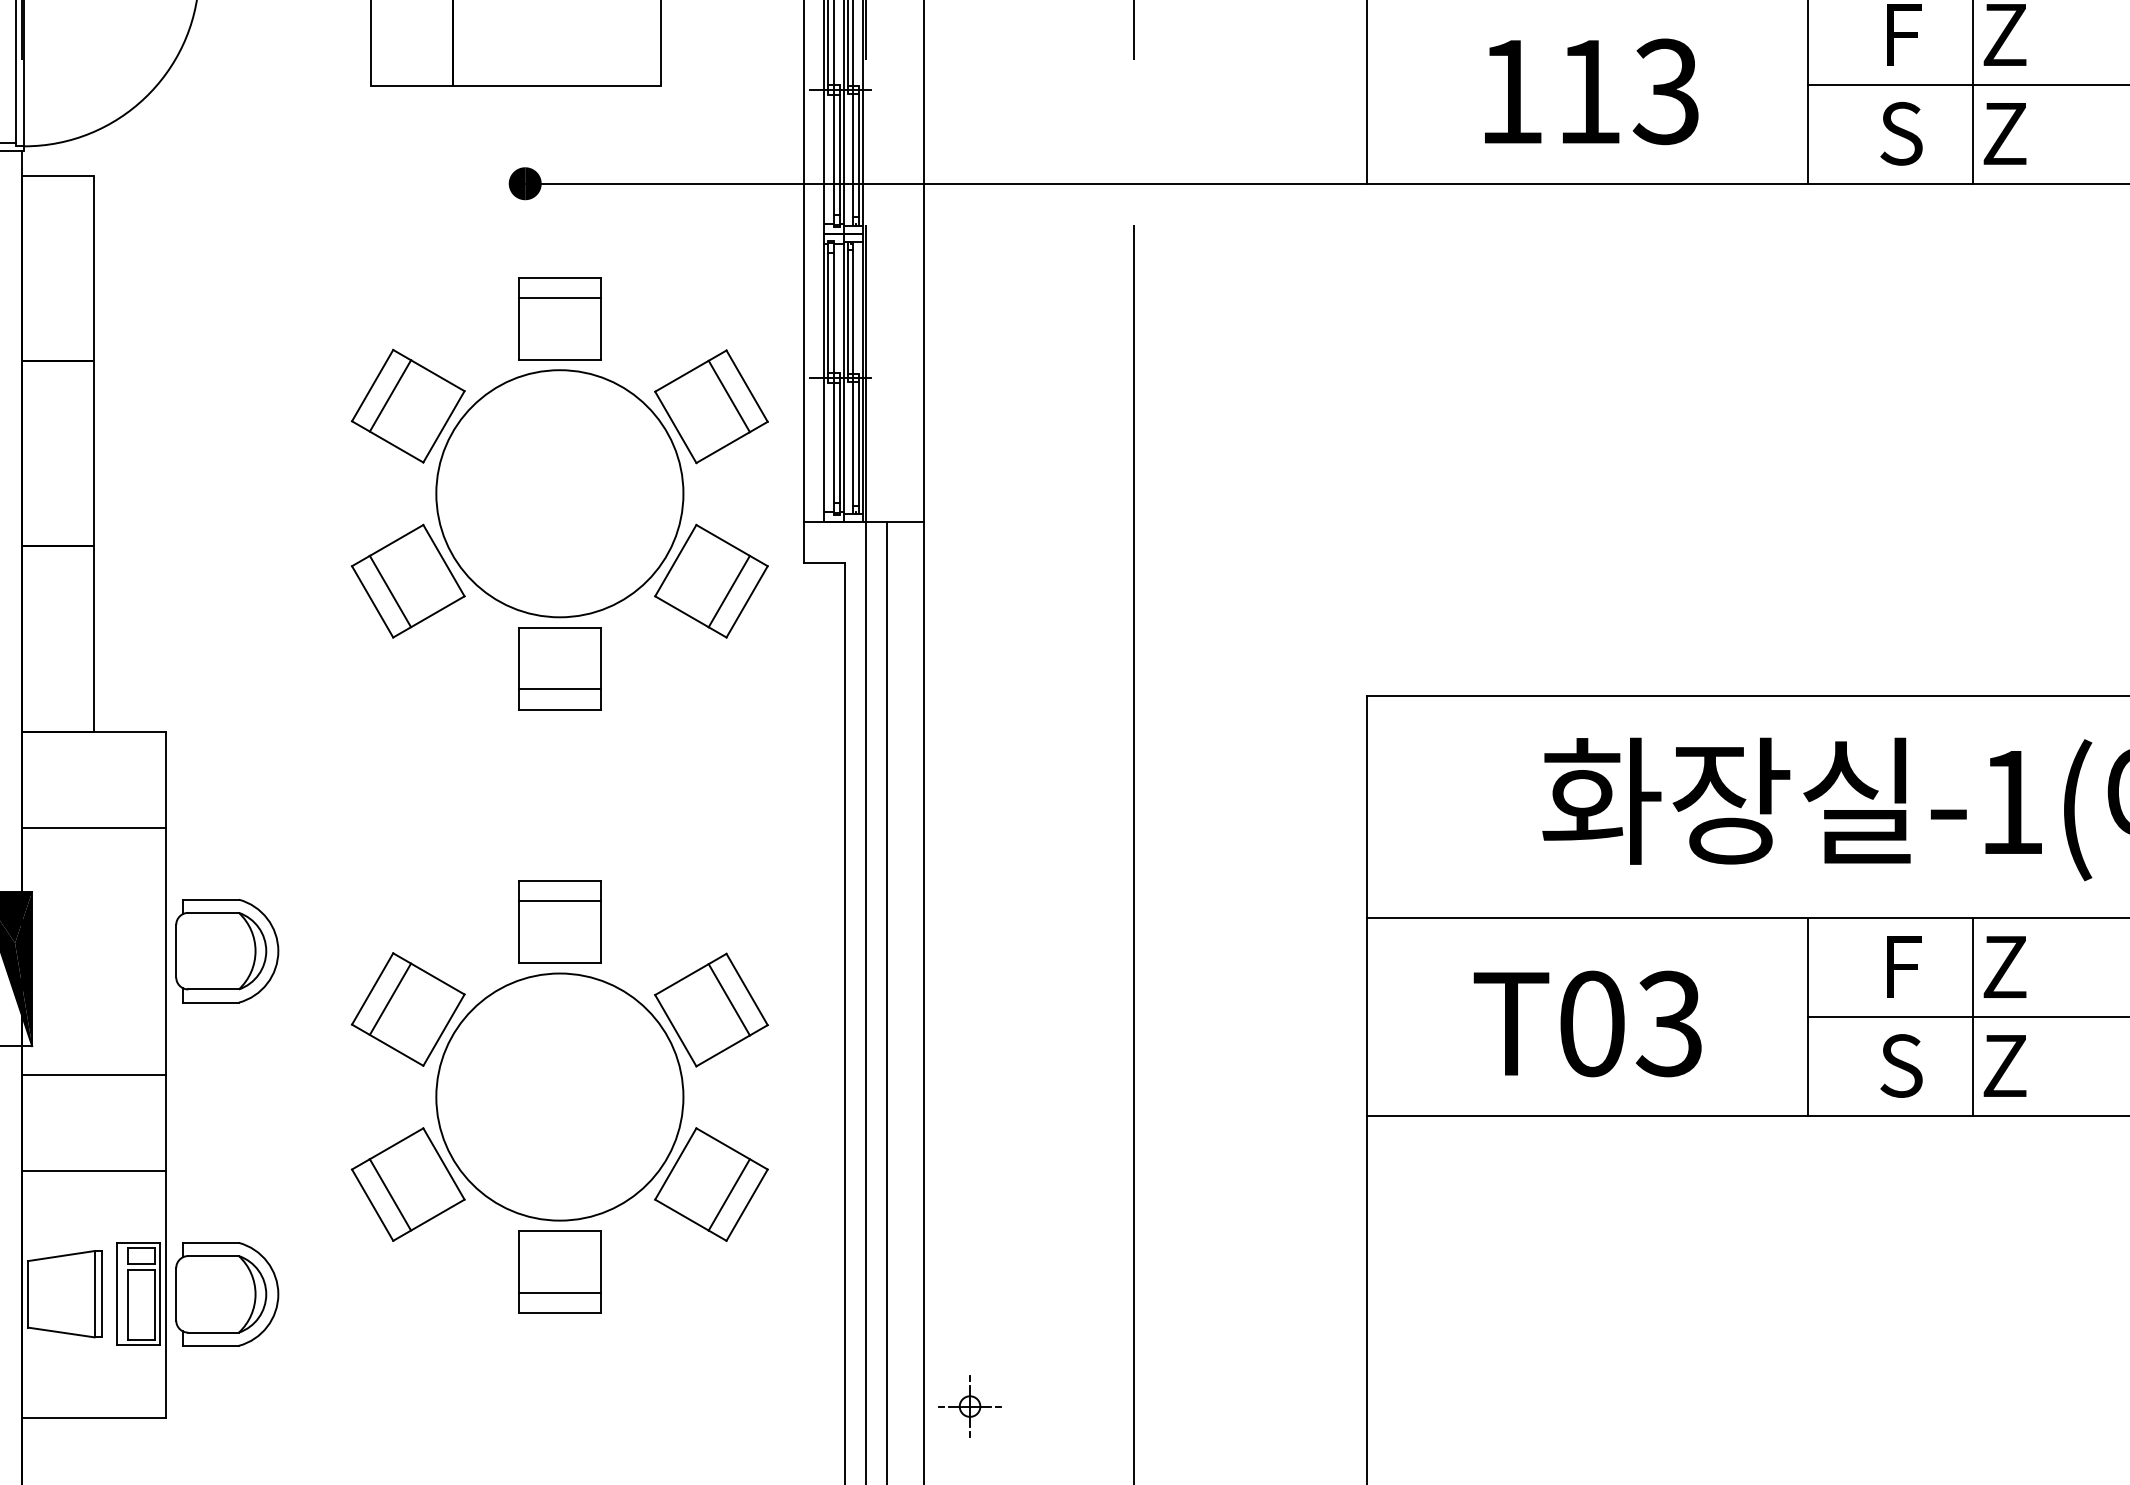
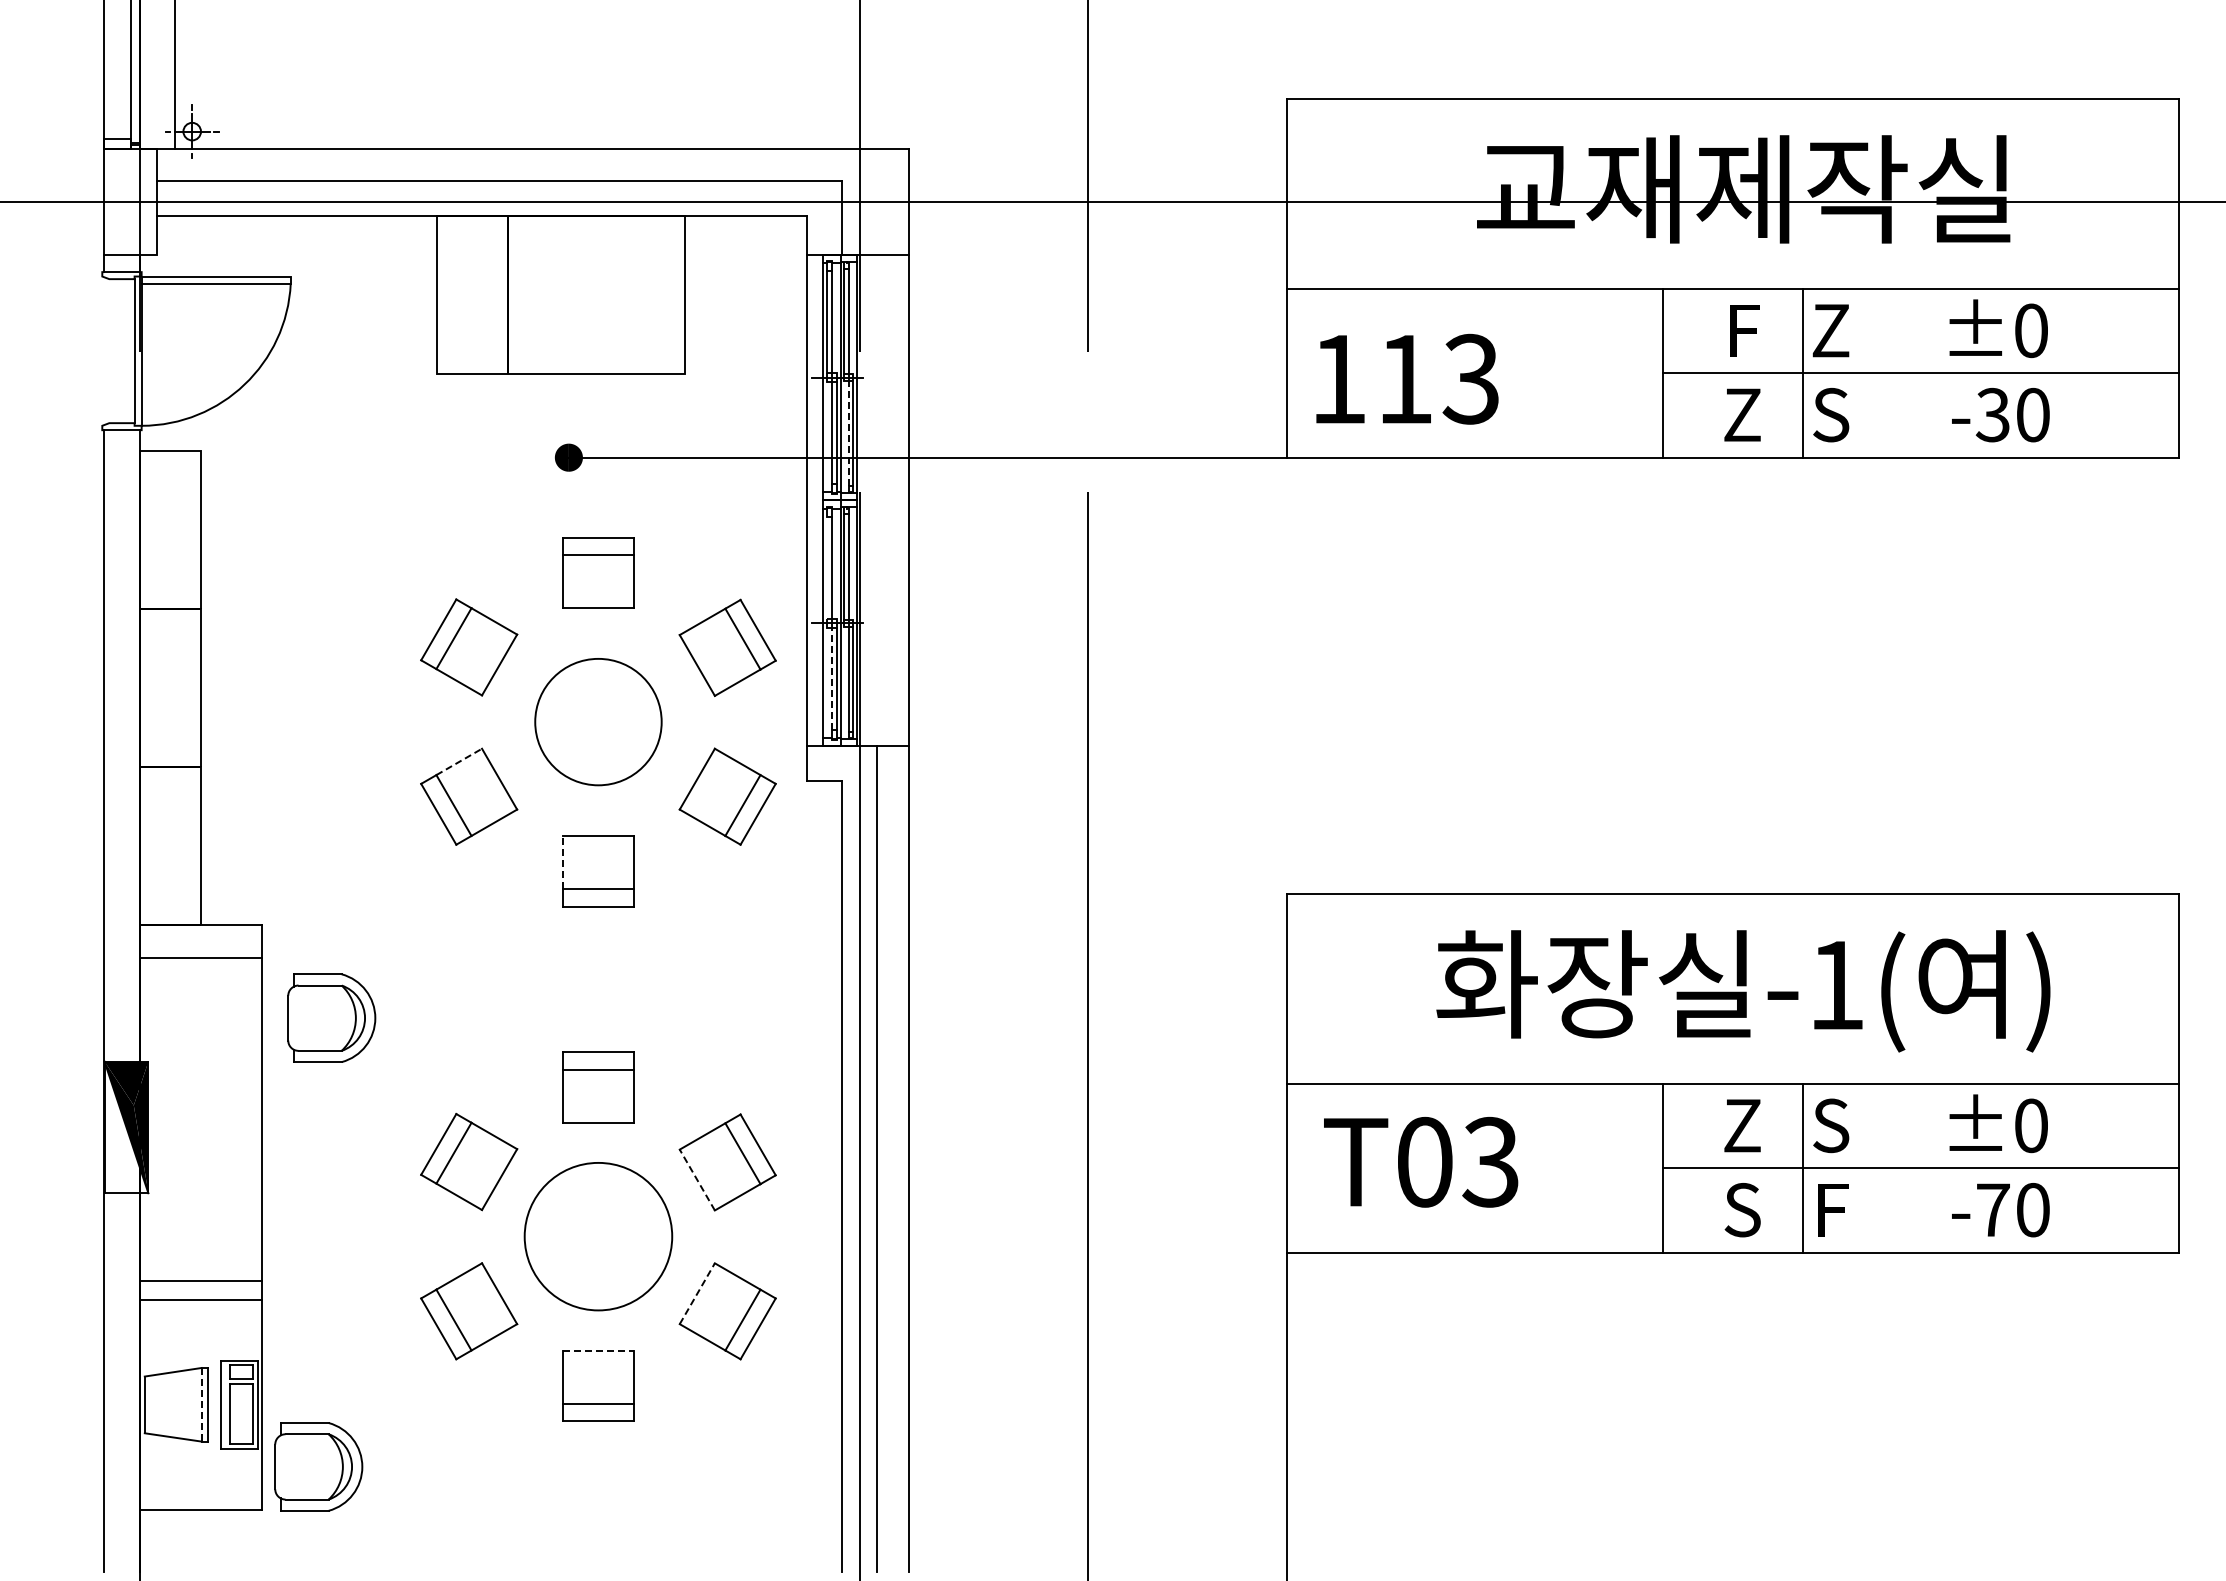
text: (1591, 90) -> (1407, 378), moved
text: (1901, 133) -> (1742, 414), S -> Z
text: (2004, 133) -> (1830, 414), Z -> S
line: (853, 155) -> (848, 433), solid -> dashed
line: (827, 312) -> (826, 567), removed
line: (834, 442) -> (832, 678), solid -> dashed
circle: (559, 493) -> (598, 721), size x0.6
line: (396, 539) -> (459, 761), solid -> dashed
line: (518, 658) -> (563, 862), solid -> dashed
line: (93, 827) -> (200, 957), moved
part: (226, 950) -> (331, 1017), moved
text: (1901, 966) -> (1742, 1125), F -> Z
text: (2004, 966) -> (1830, 1125), Z -> S
text: (1588, 1024) -> (1421, 1162), moved
line: (676, 1030) -> (697, 1179), solid -> dashed
text: (2004, 1065) -> (1830, 1209), Z -> F
line: (93, 1074) -> (200, 1280), moved
circle: (559, 1096) -> (598, 1236), size x0.7
line: (676, 1163) -> (697, 1293), solid -> dashed
line: (559, 1230) -> (598, 1350), solid -> dashed
line: (94, 1293) -> (201, 1404), solid -> dashed
part: (226, 1293) -> (318, 1466), moved
part: (970, 1406) -> (948, 1500), removed

